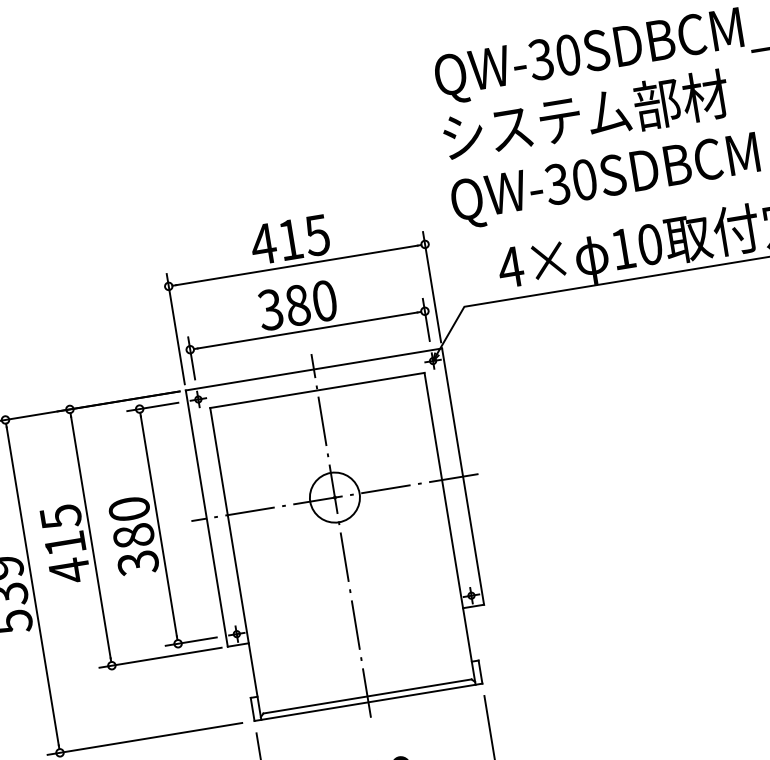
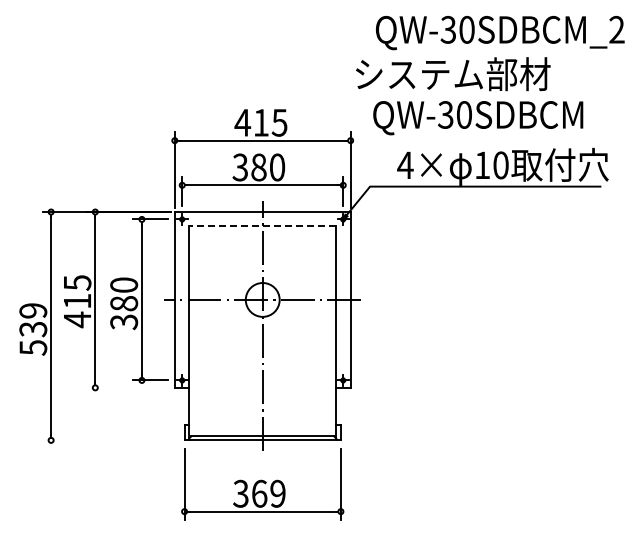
text: (586, 115) -> (453, 74), moved
line: (317, 390) -> (262, 226), solid -> dashed
line: (160, 657) -> (128, 387), removed
line: (145, 739) -> (109, 440), removed

